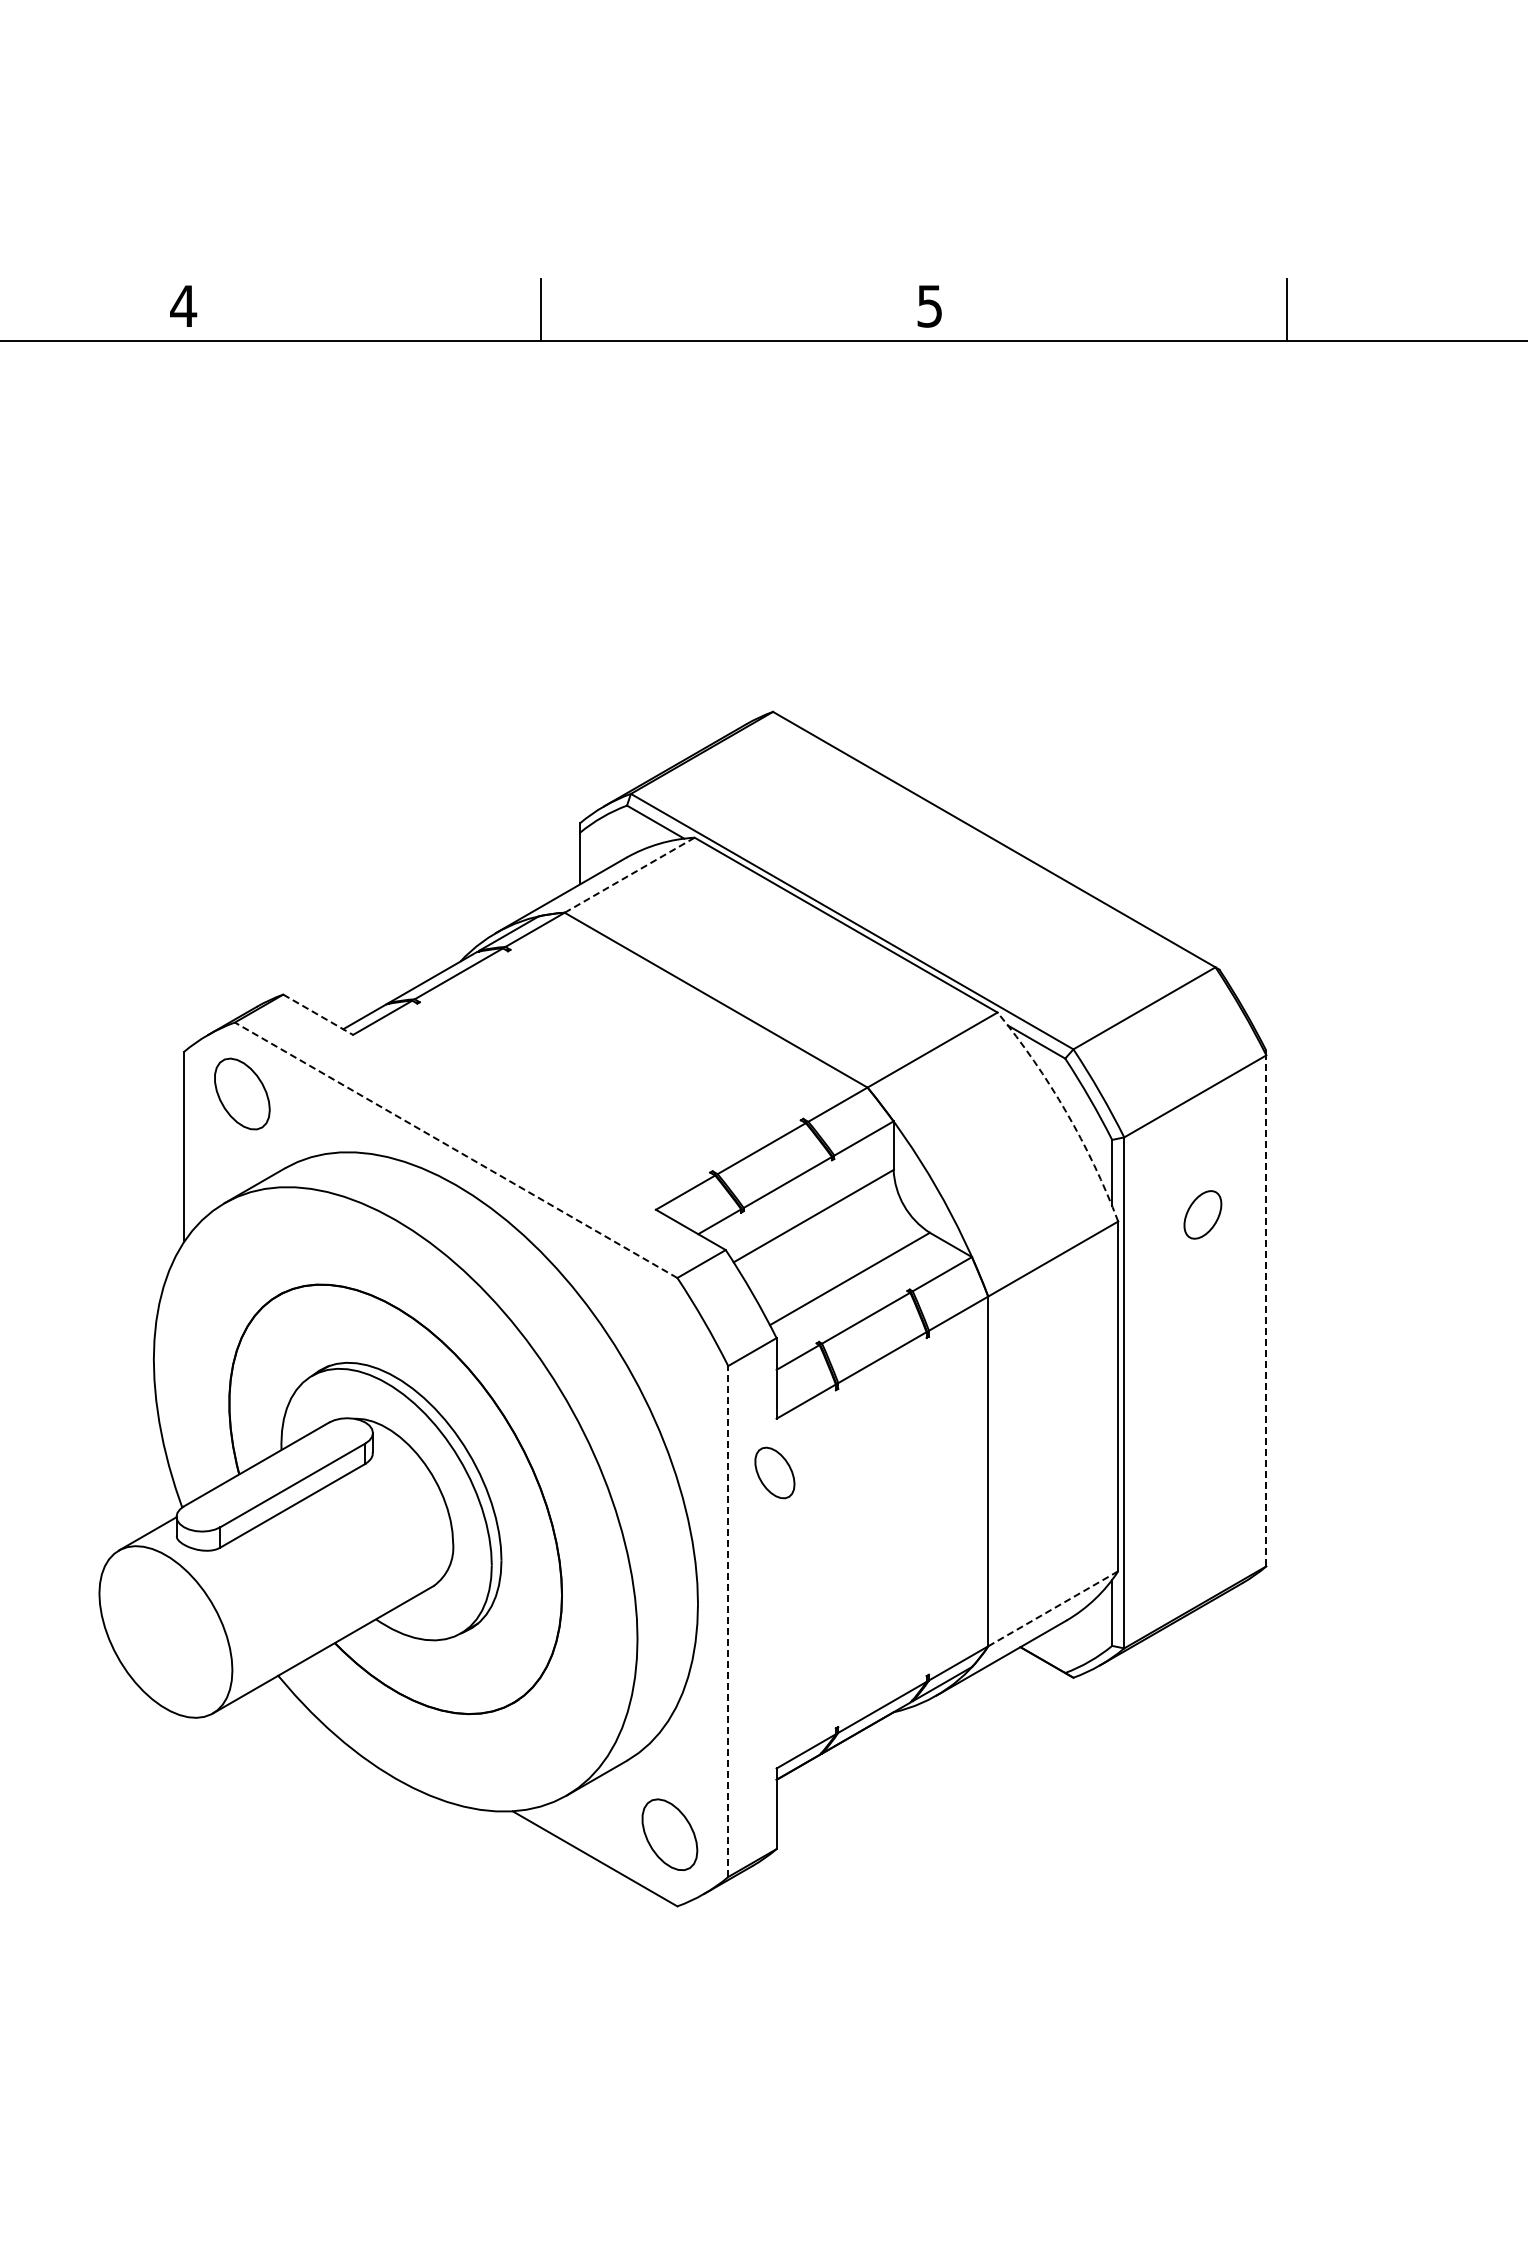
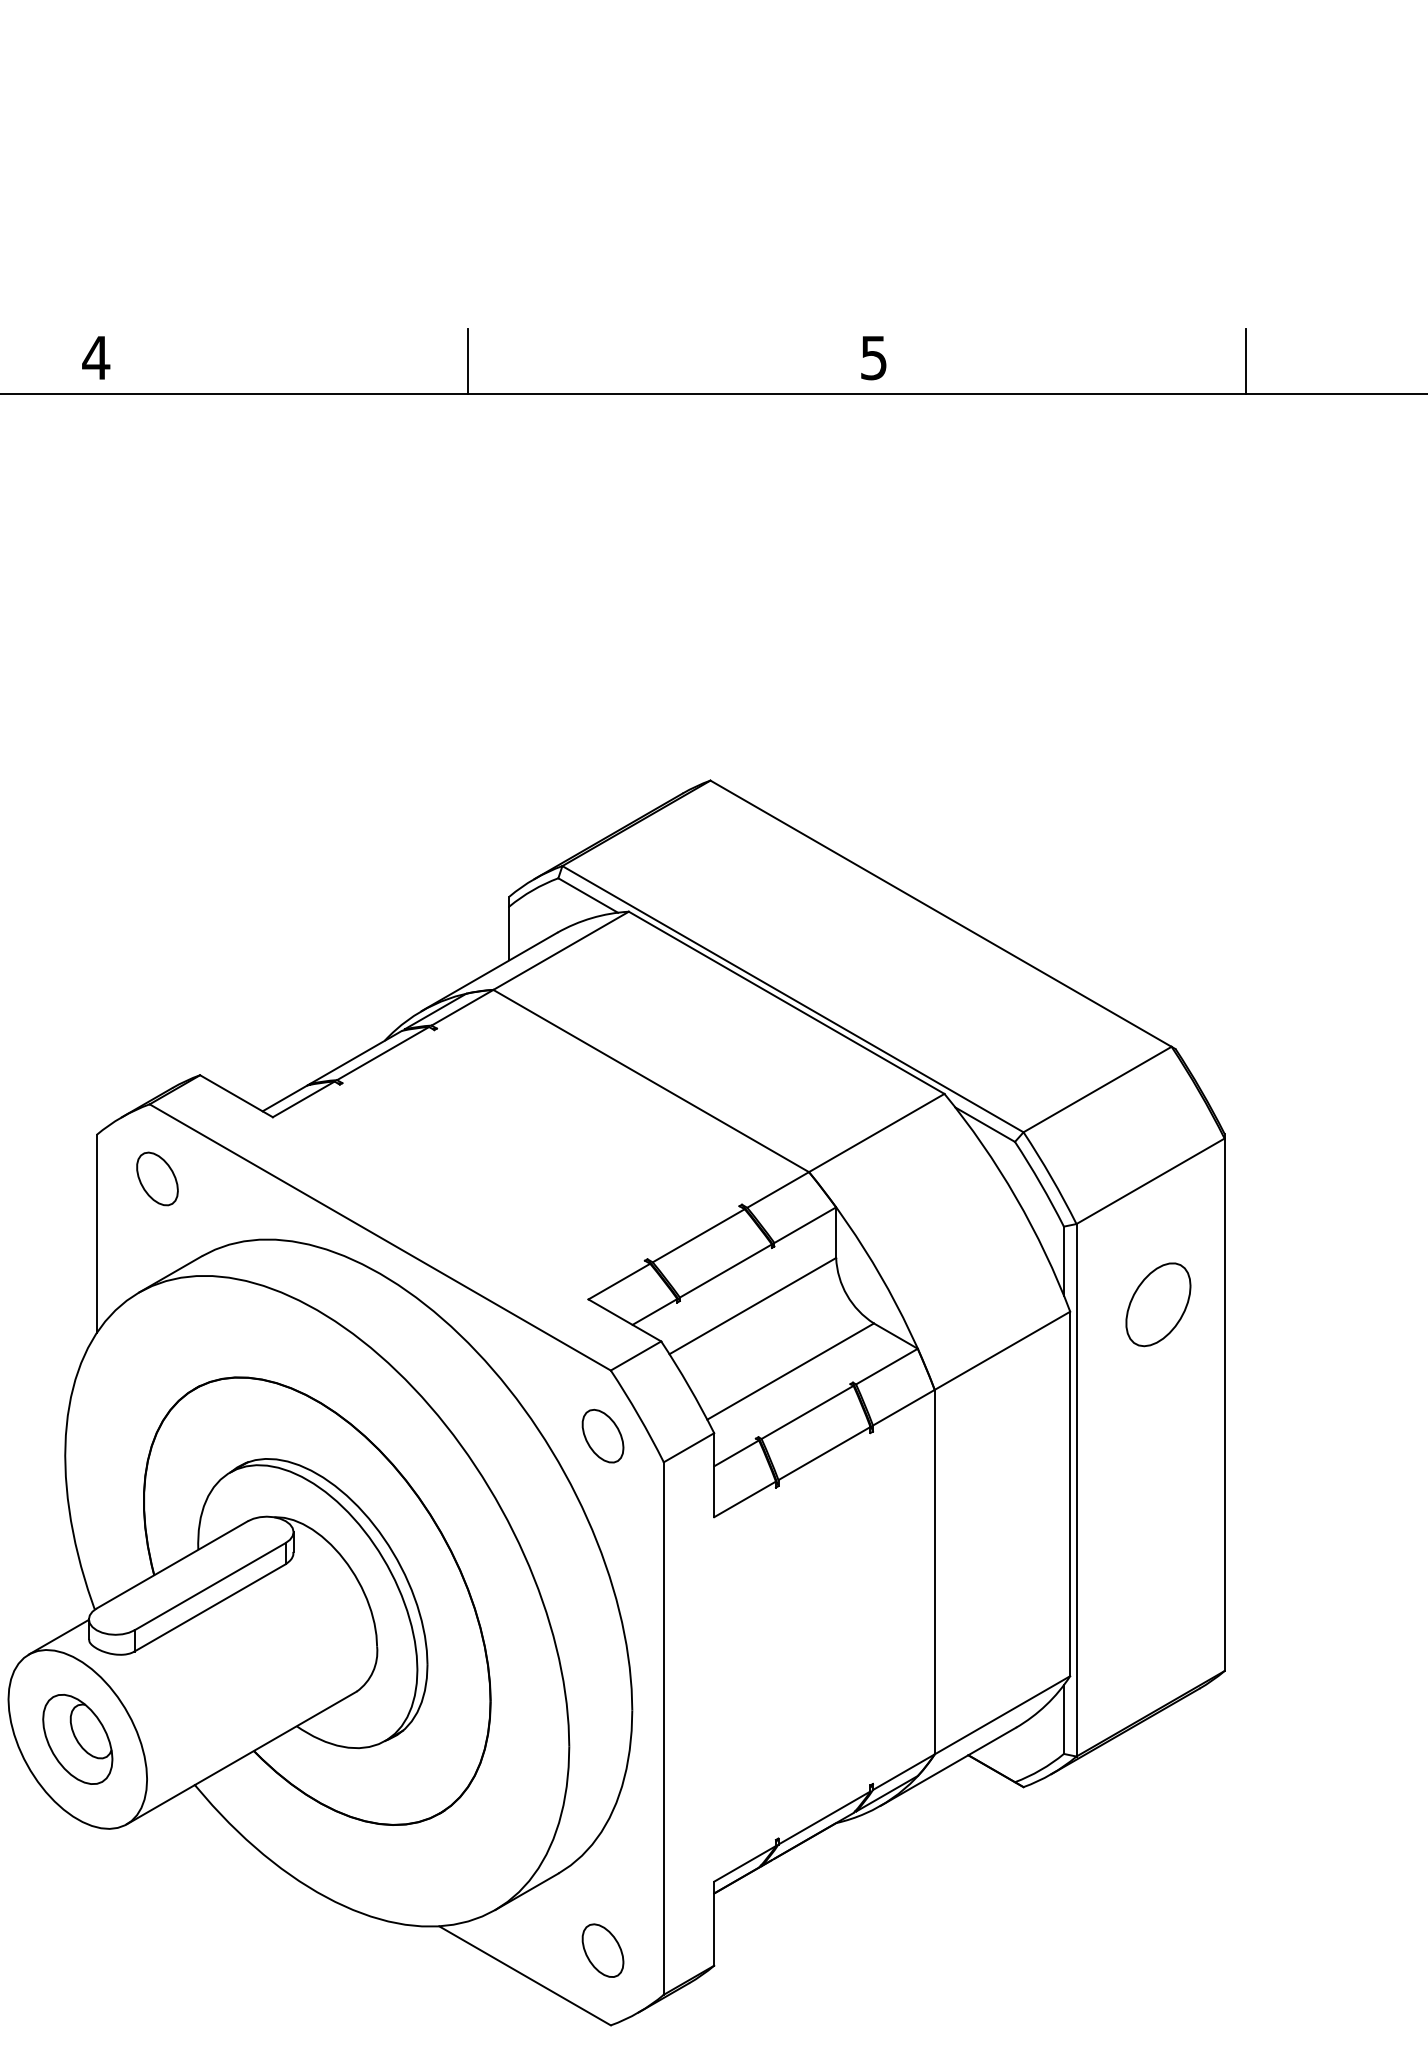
line: (630, 874) -> (561, 950), dashed -> solid
line: (318, 1015) -> (236, 1096), dashed -> solid
part: (242, 1094) -> (157, 1179), size x0.71
arc: (1066, 1112) -> (1016, 1198), dashed -> solid
line: (455, 1150) -> (379, 1237), dashed -> solid
part: (1202, 1214) -> (1158, 1304), size x1.67
line: (1266, 1310) -> (1224, 1404), dashed -> solid
part: (774, 1472) -> (602, 1435), moved
line: (1053, 1608) -> (1002, 1714), dashed -> solid
line: (728, 1621) -> (664, 1728), dashed -> solid
part: (165, 1631) -> (77, 1738), added
part: (669, 1834) -> (602, 1950), size x0.71

